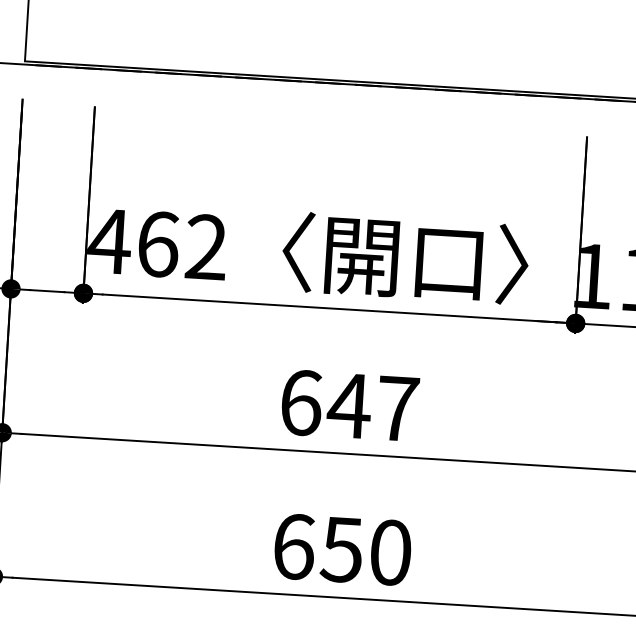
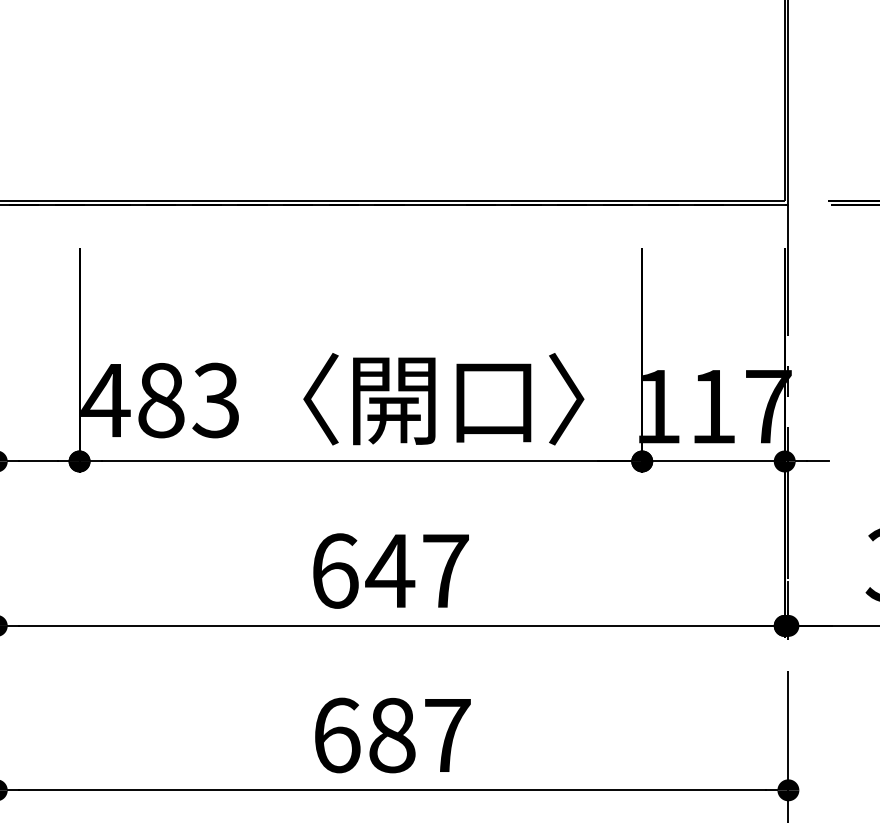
text: (182, 245) -> (188, 400), 462 -> 483
text: (365, 551) -> (418, 735), 650 -> 687

